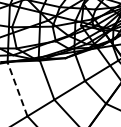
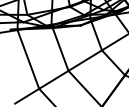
line: (17, 89) -> (28, 59), dashed -> solid

